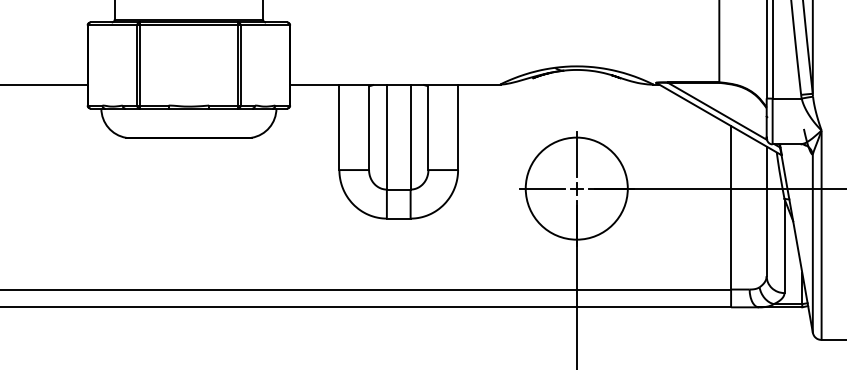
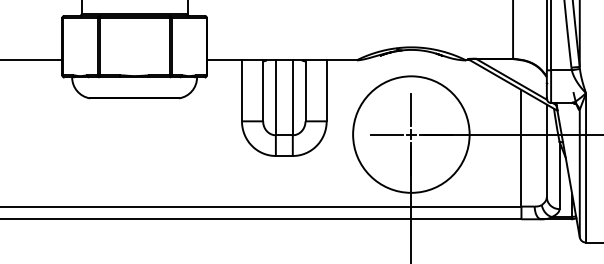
circle: (576, 188) -> (411, 134), size x1.6

